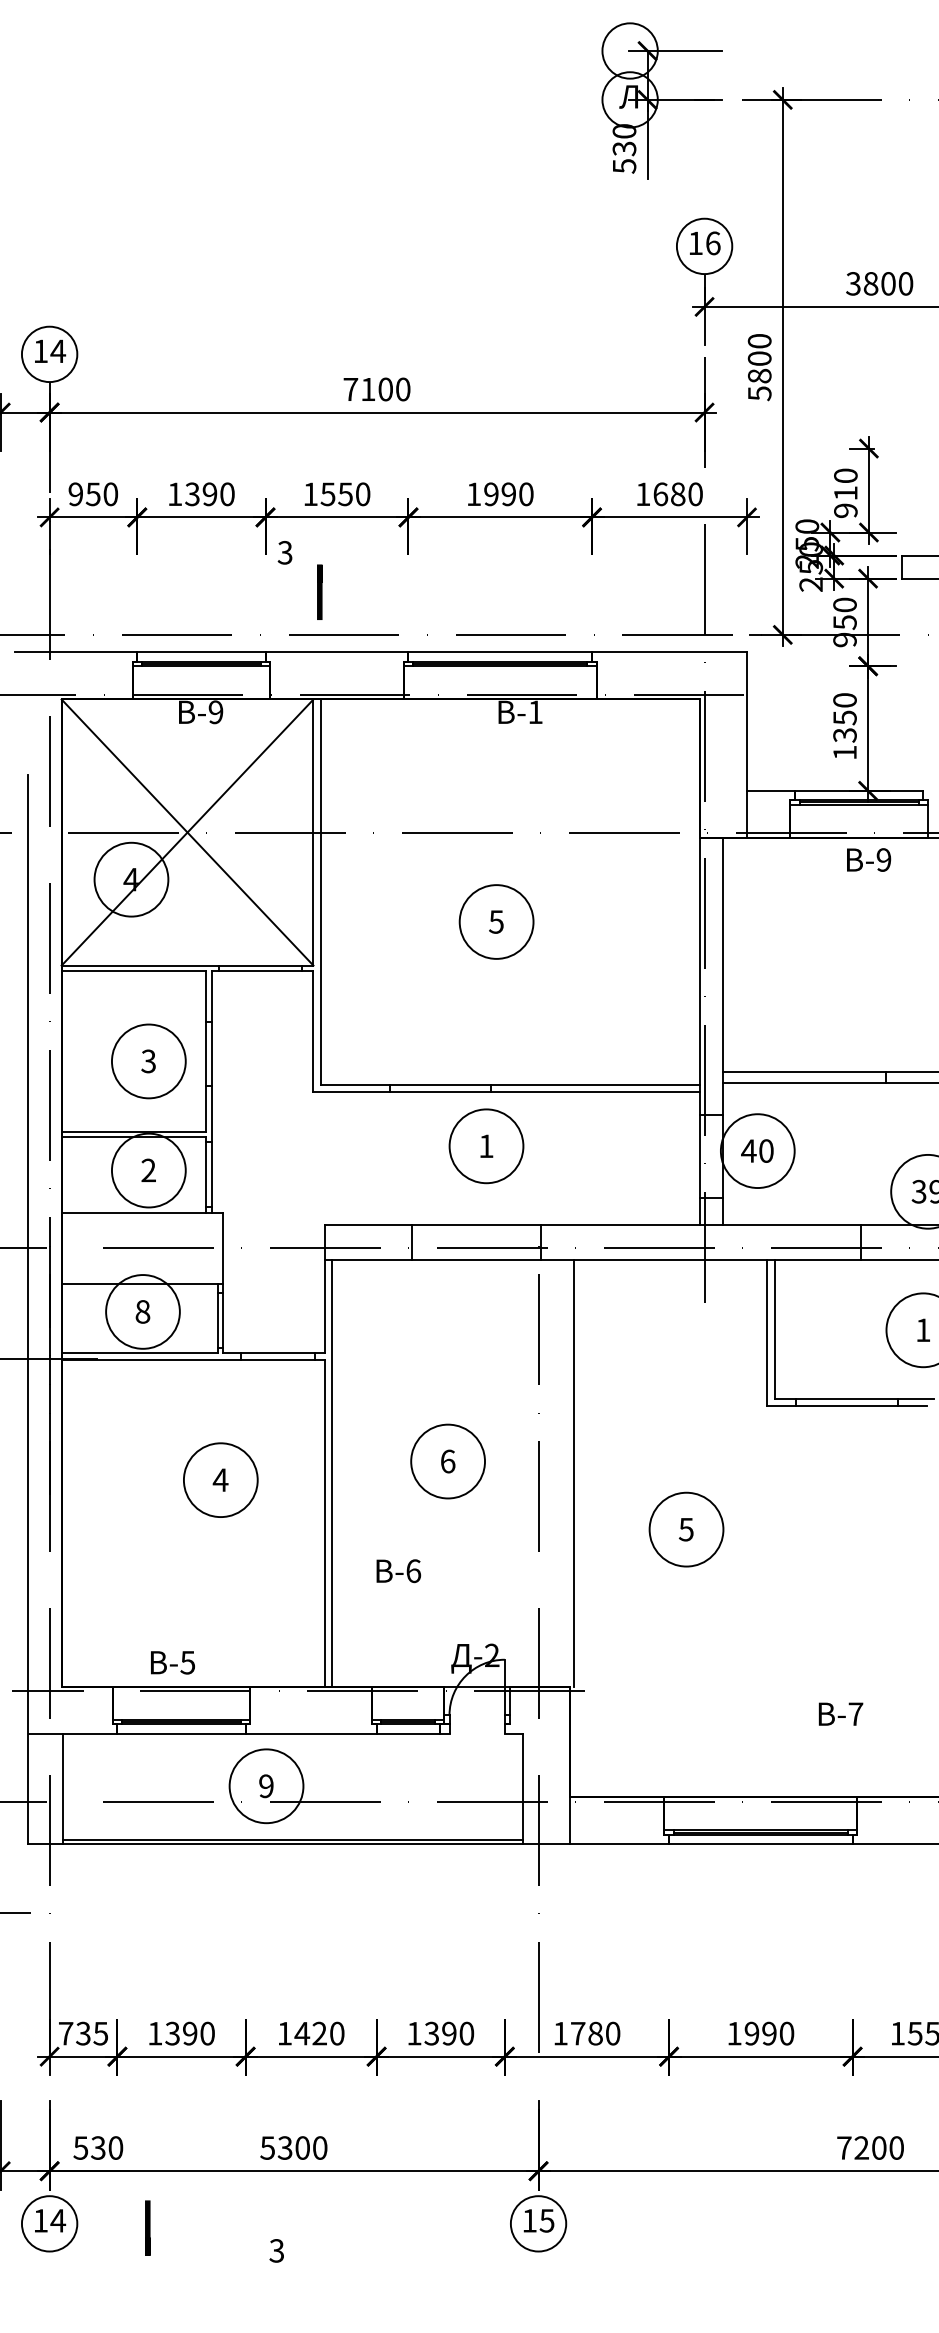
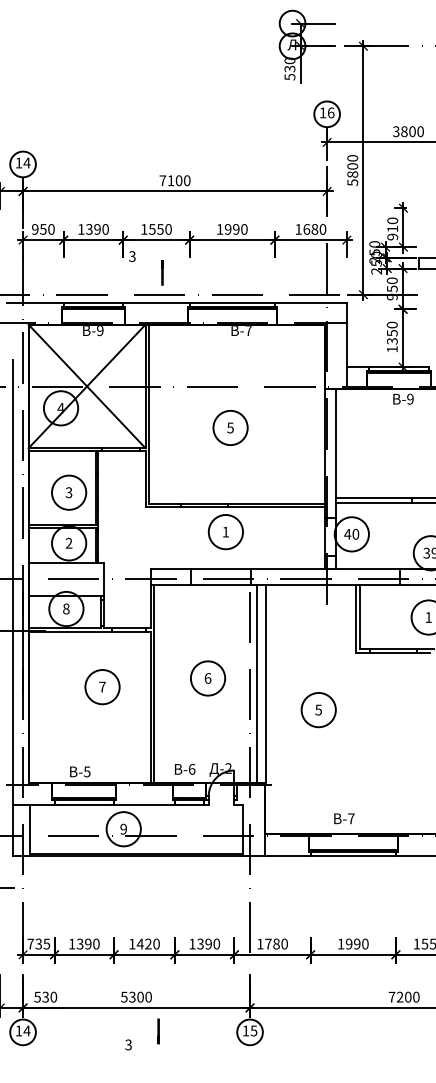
line: (319, 591) -> (162, 272), moved
text: (535, 712) -> (248, 330), -1 -> -7
line: (552, 1472) -> (256, 683), added
text: (218, 1478) -> (101, 686), 4 -> 7
text: (399, 1571) -> (185, 769), moved
text: (841, 1713) -> (344, 818), moved
line: (147, 2228) -> (158, 1031), moved

